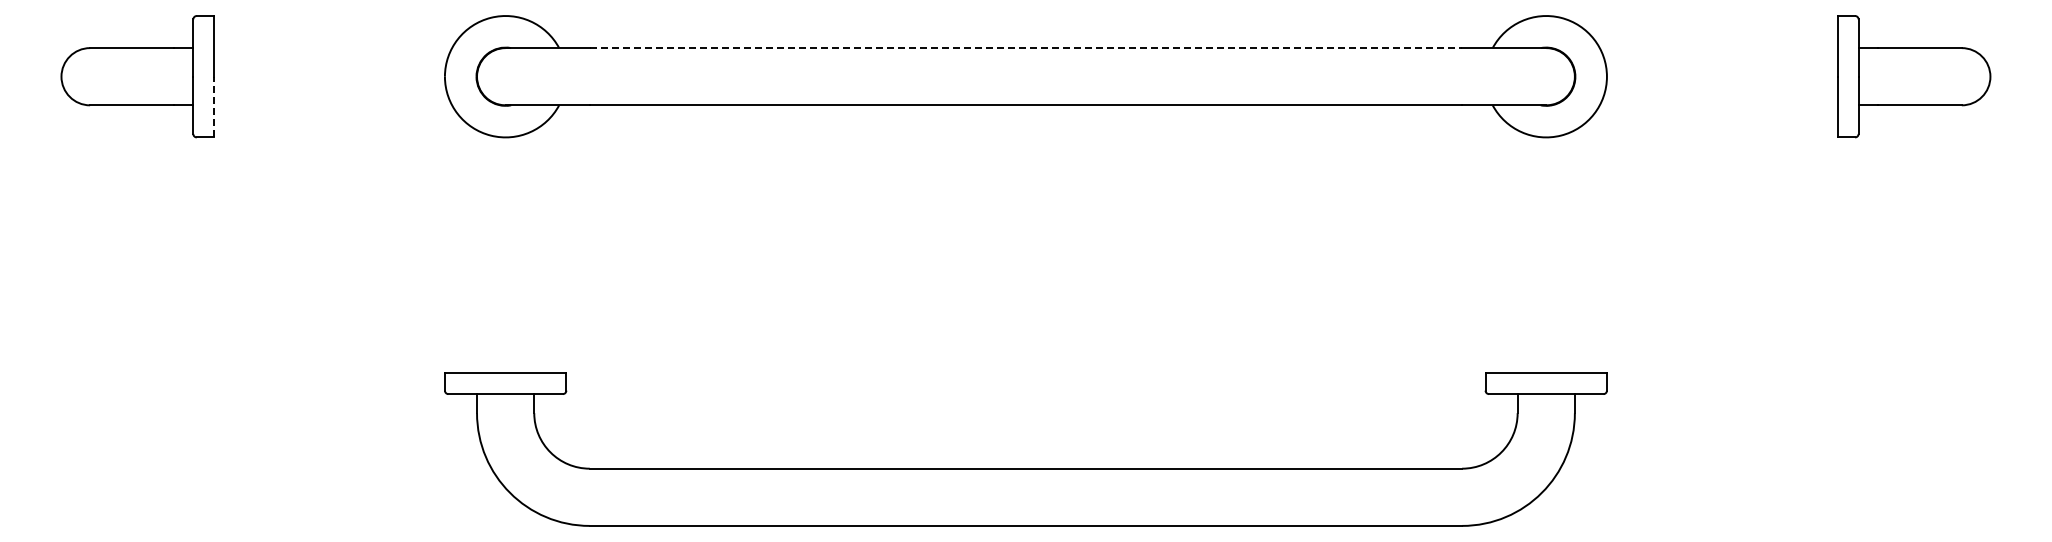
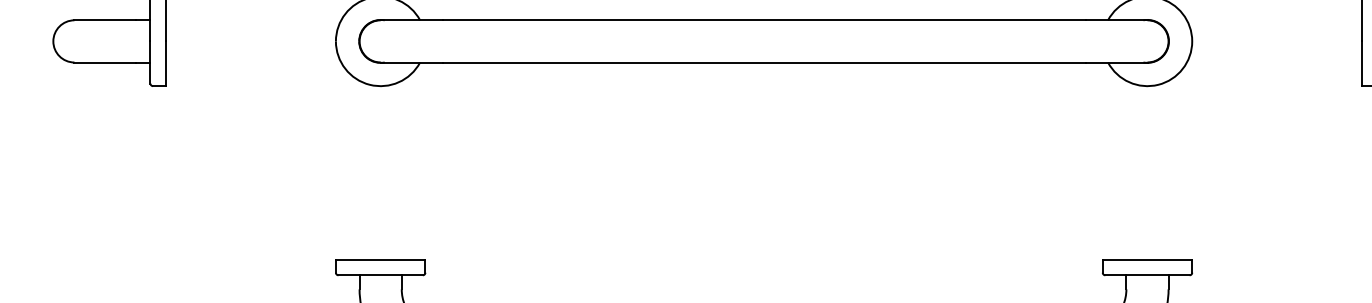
line: (1026, 48) -> (764, 20), dashed -> solid
line: (214, 106) -> (166, 63), dashed -> solid

